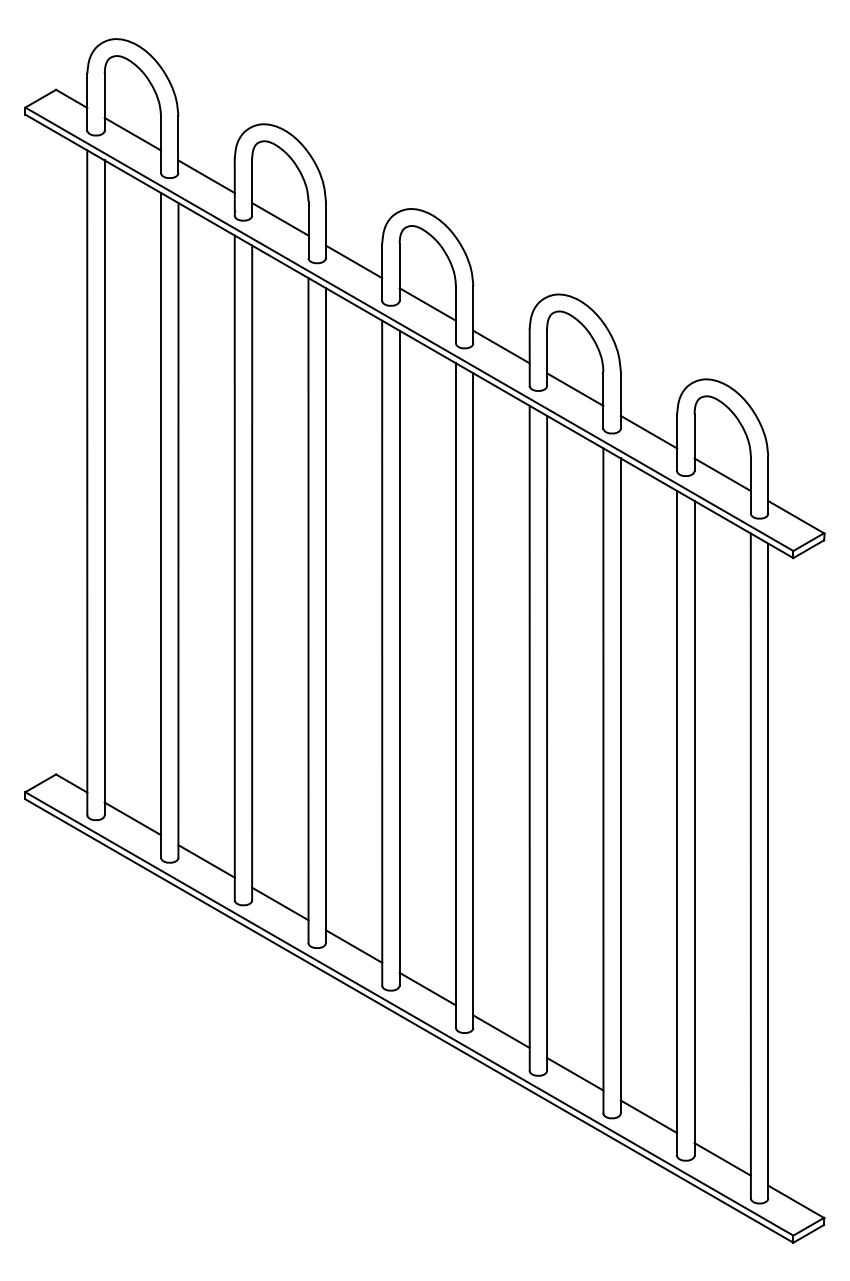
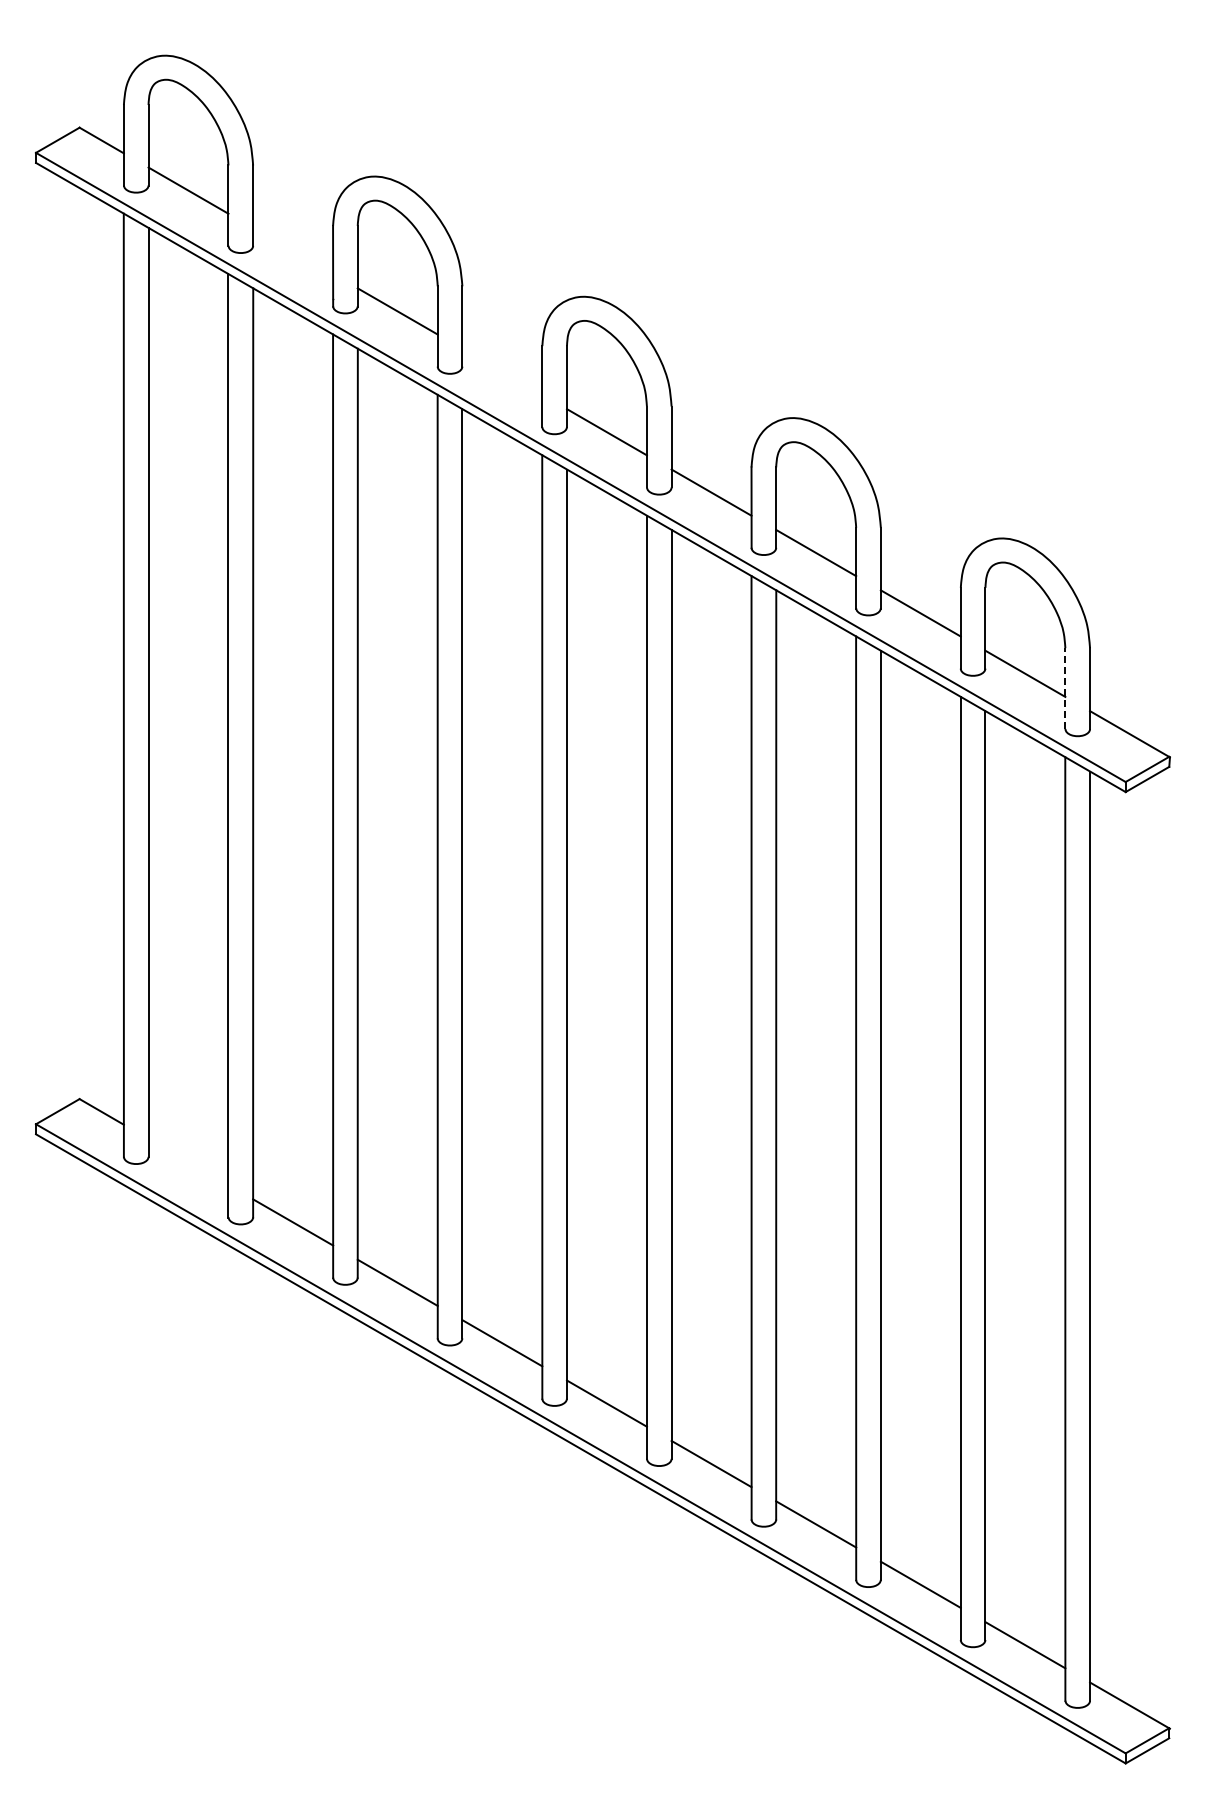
line: (206, 176) -> (293, 250), removed
line: (354, 261) -> (502, 371), removed
line: (750, 485) -> (1065, 688), solid -> dashed
line: (132, 818) -> (188, 1161), removed

